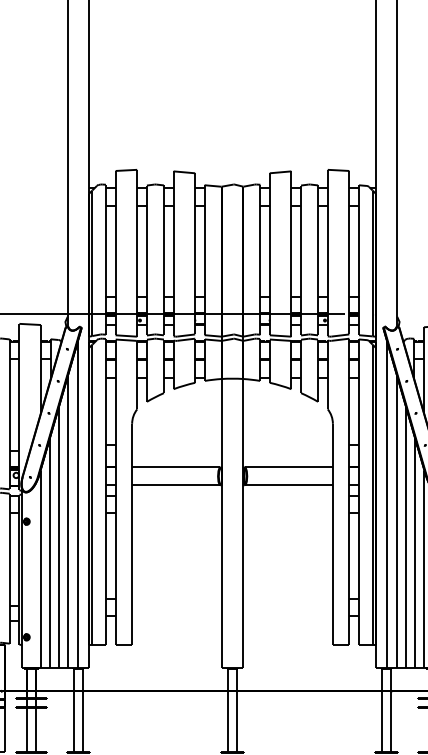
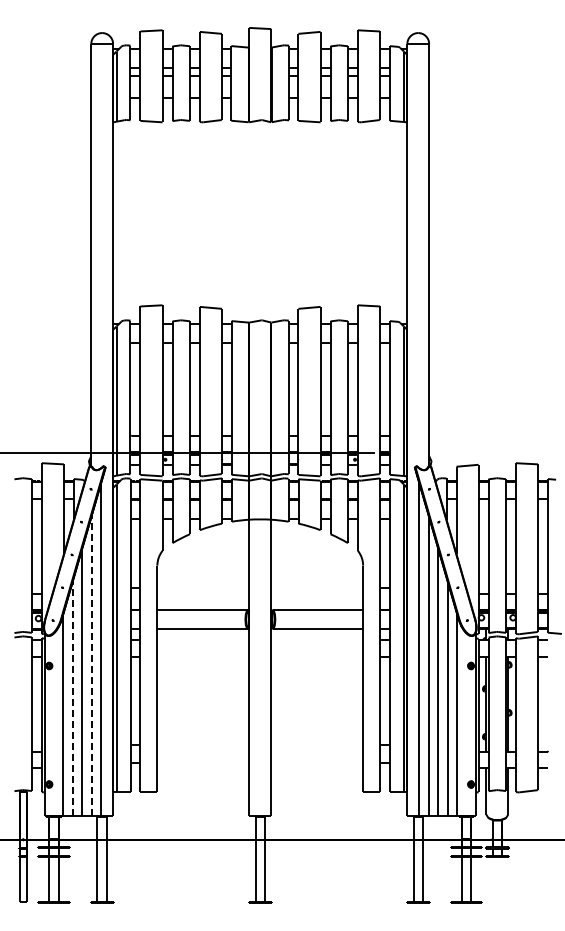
line: (67, 521) -> (91, 665), solid -> dashed
line: (49, 553) -> (72, 698), solid -> dashed

